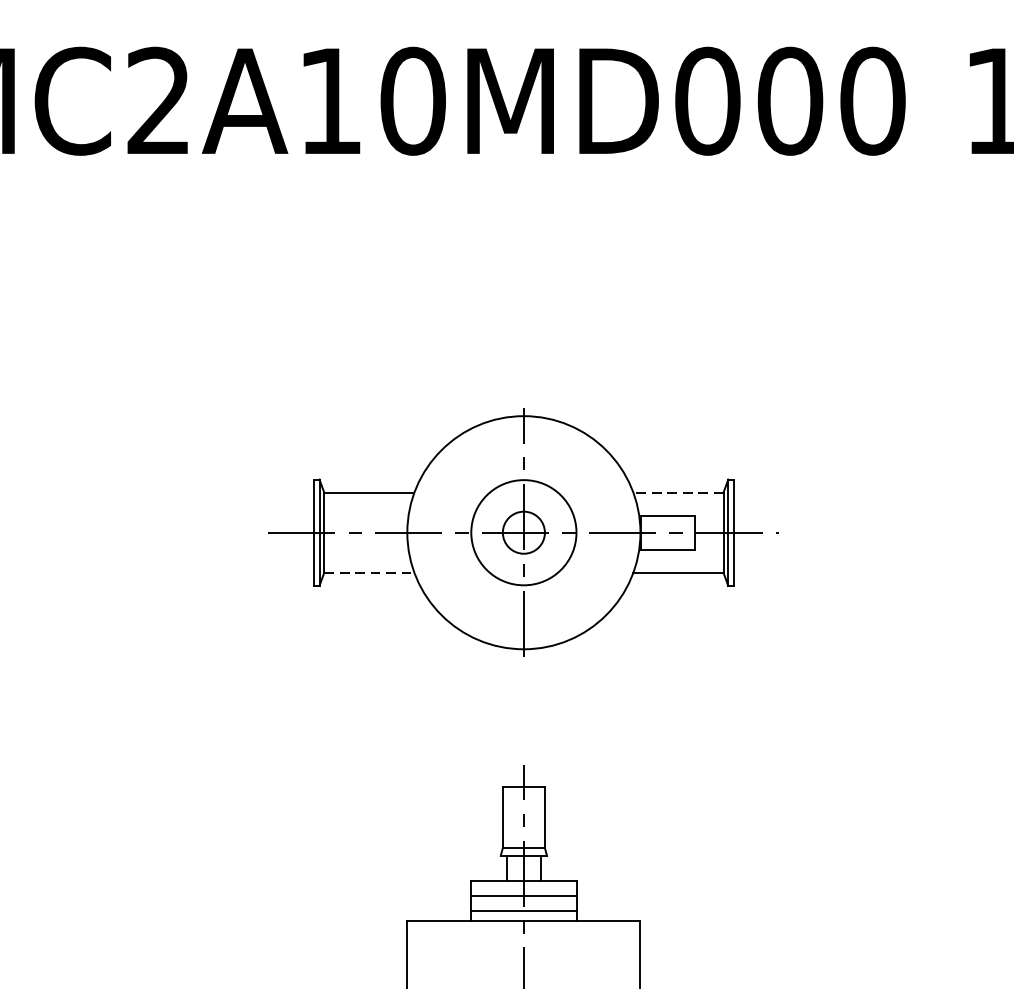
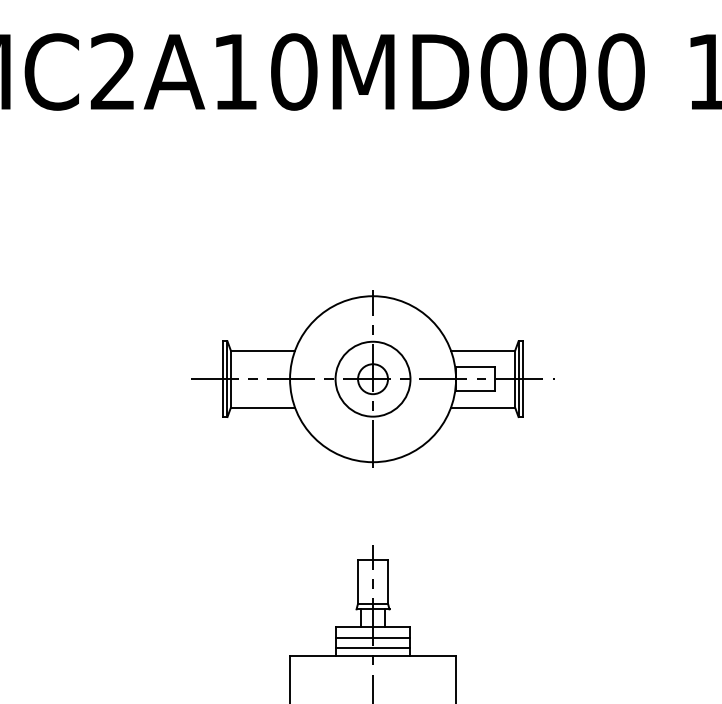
line: (677, 492) -> (482, 350), dashed -> solid
line: (370, 572) -> (263, 407), dashed -> solid

